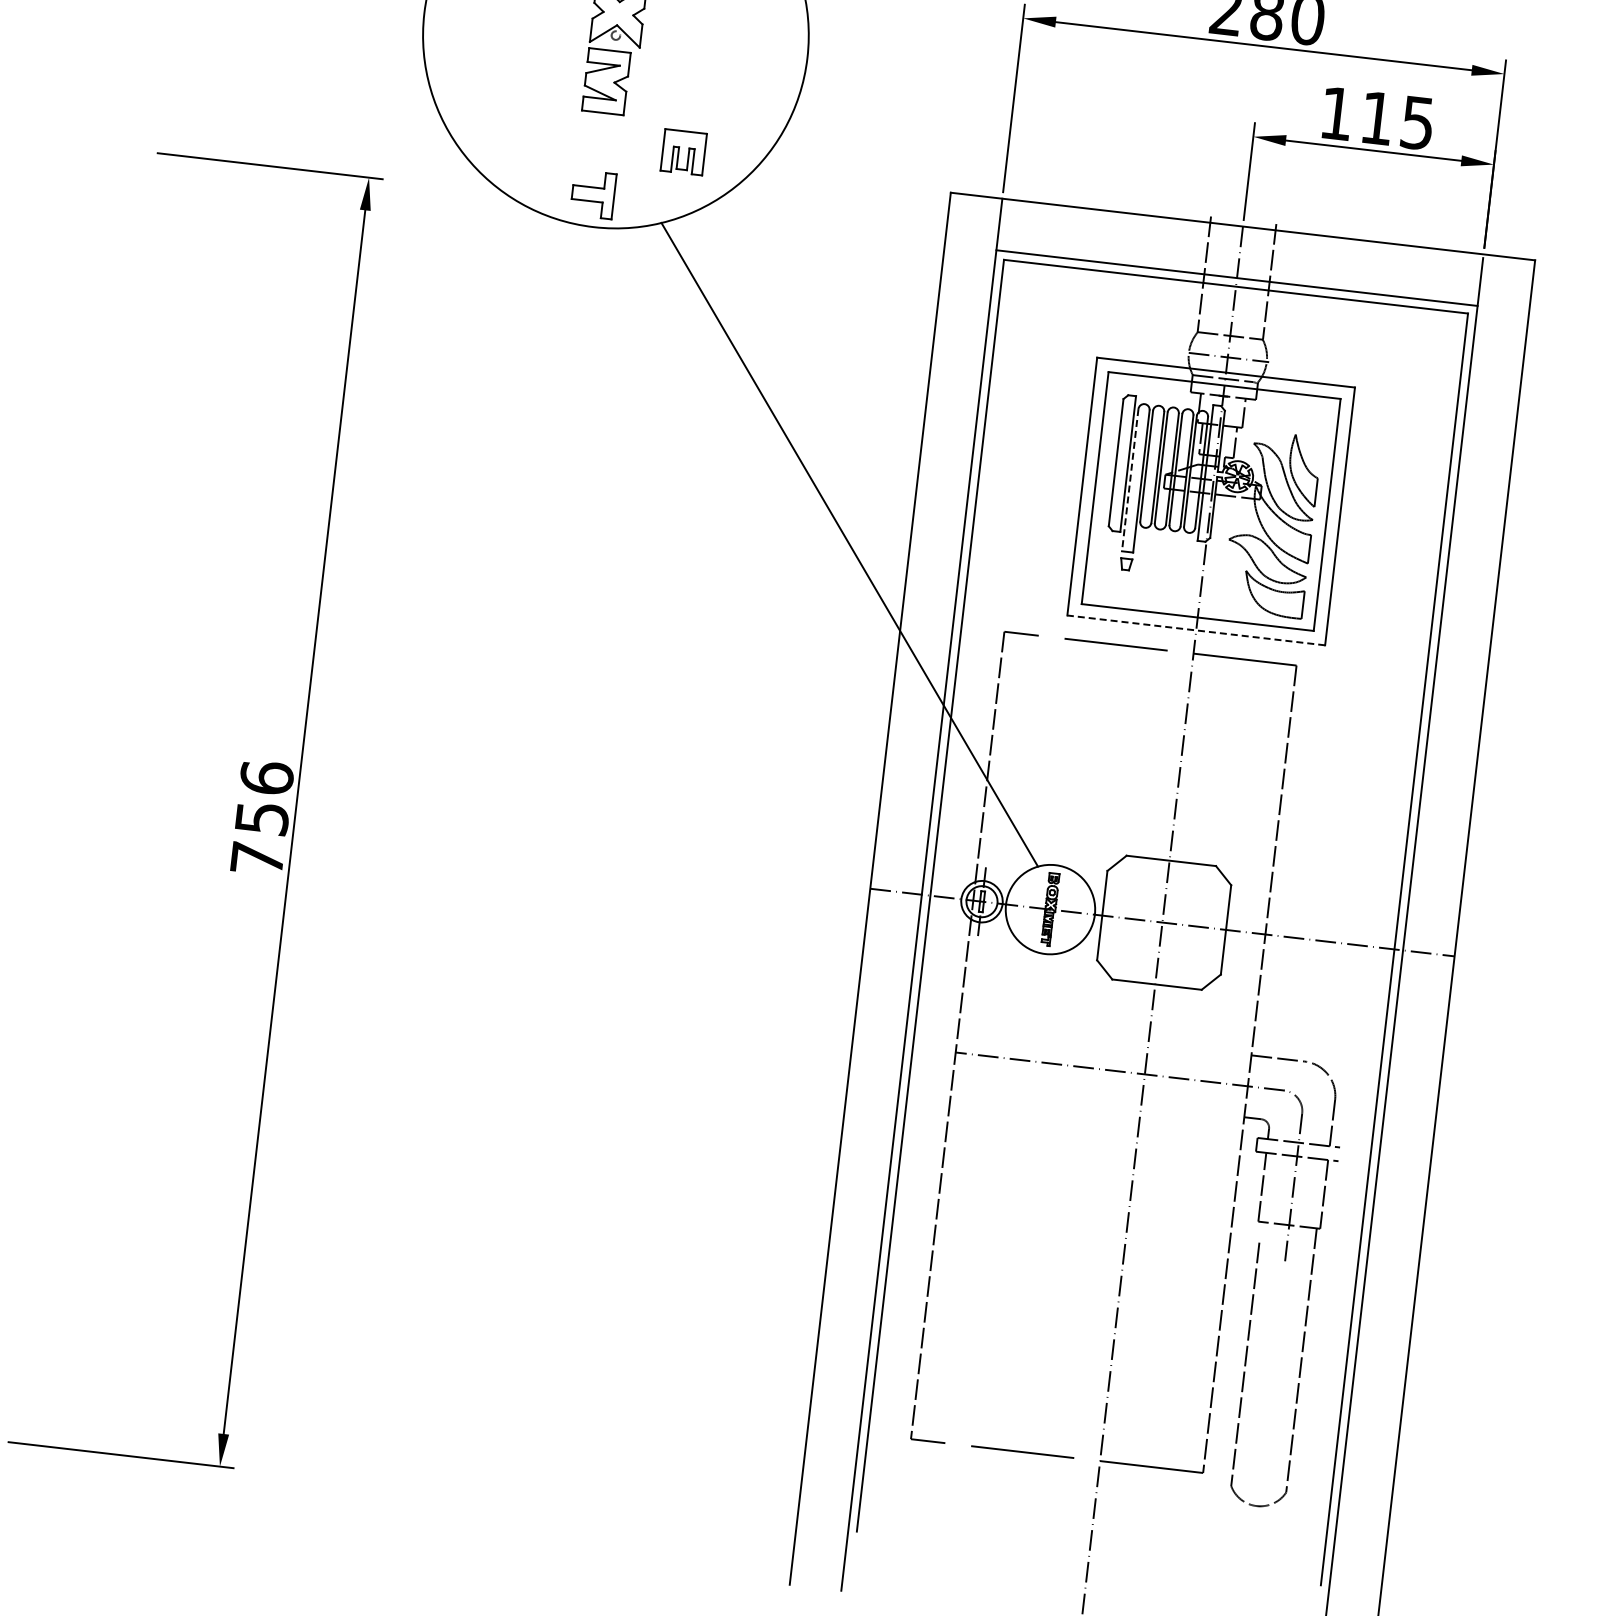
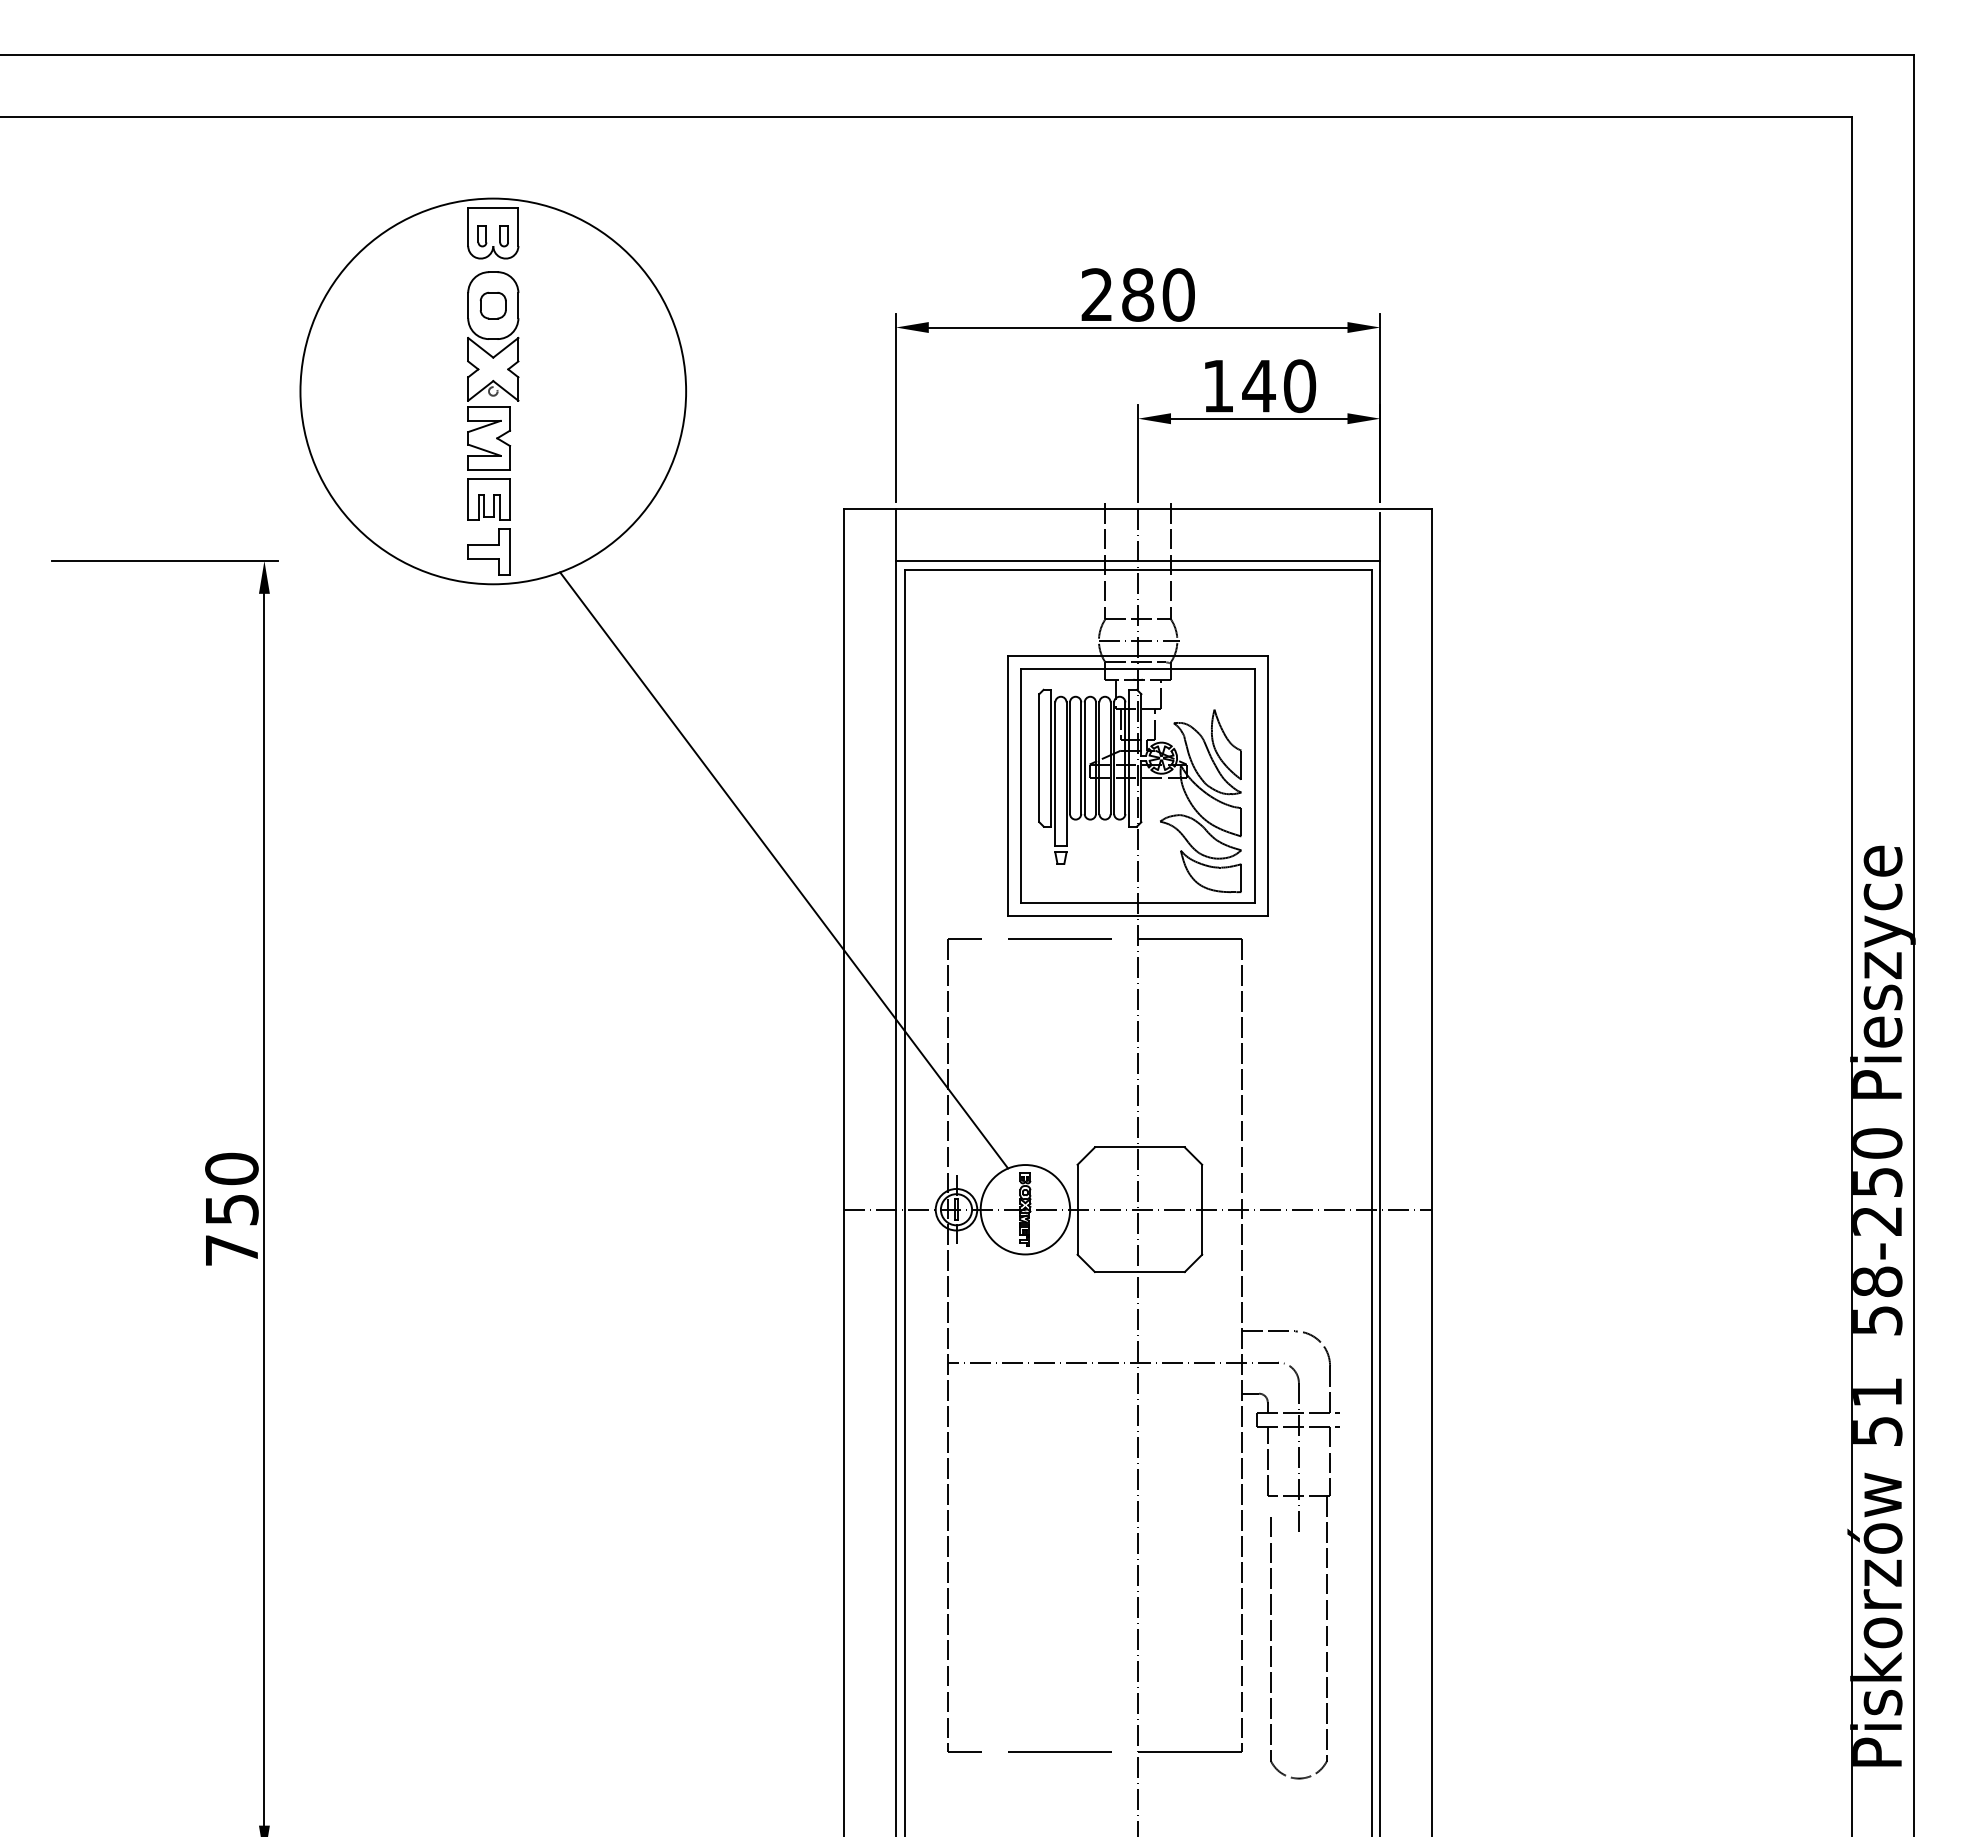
text: (1397, 121) -> (1279, 386), 115 -> 140
part: (683, 152) -> (488, 499), moved
line: (1130, 479) -> (1055, 773), dashed -> solid
line: (1196, 630) -> (1138, 915), dashed -> solid
text: (266, 777) -> (231, 1168), 756 -> 750

